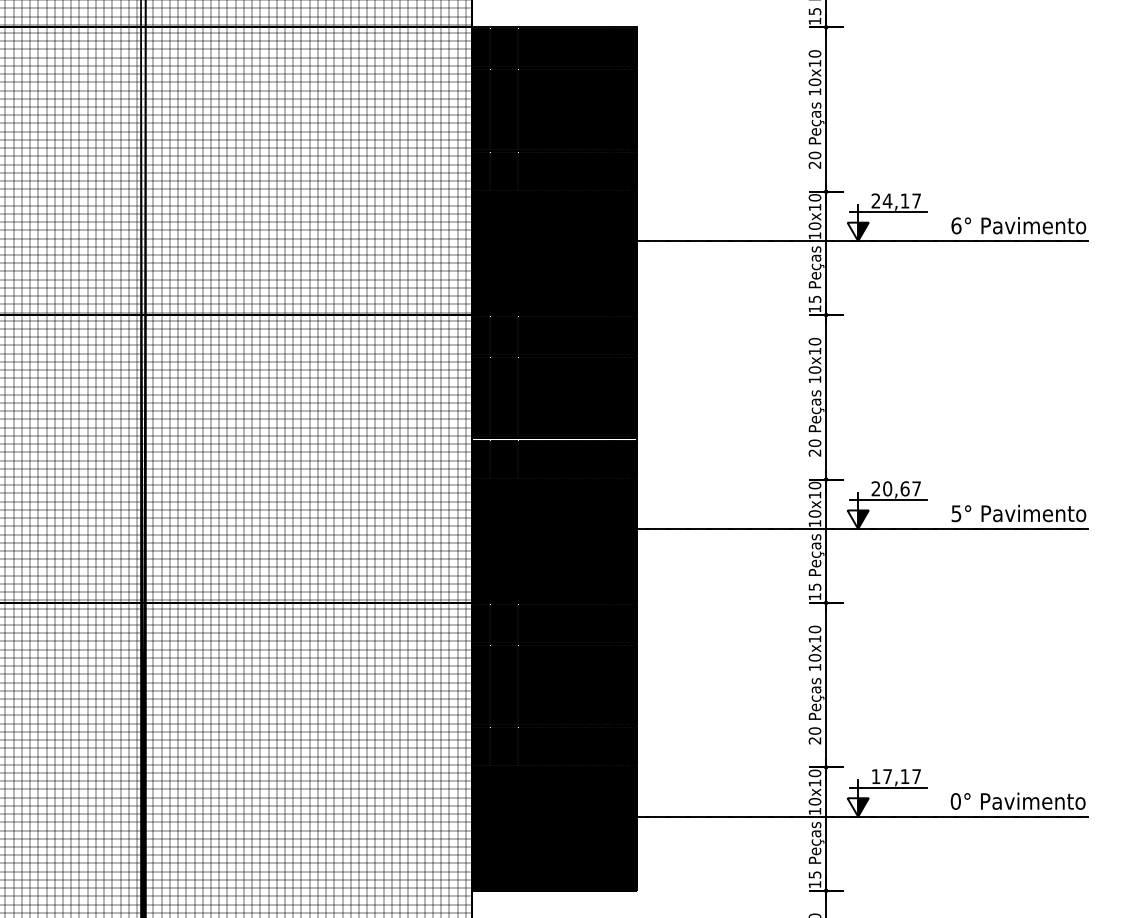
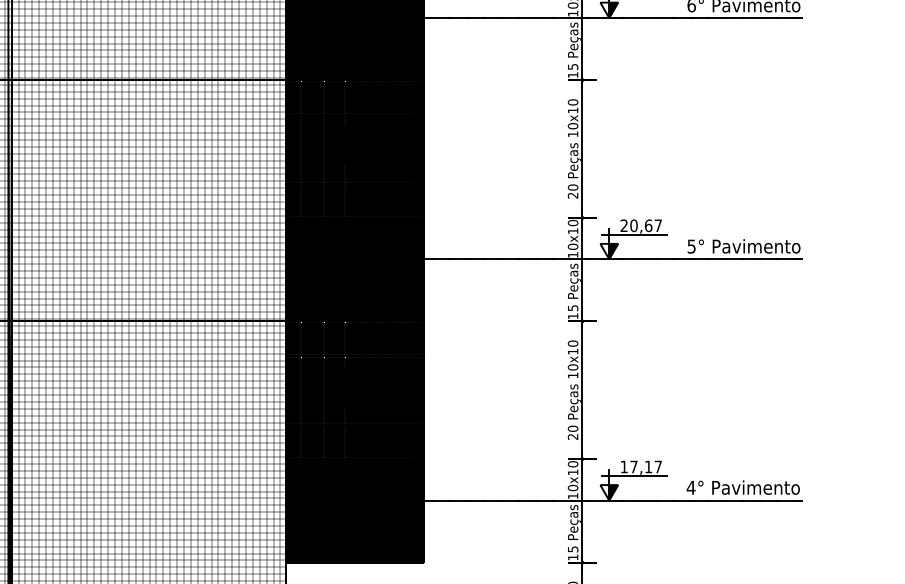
text: (955, 801) -> (690, 487), 0° -> 4°

